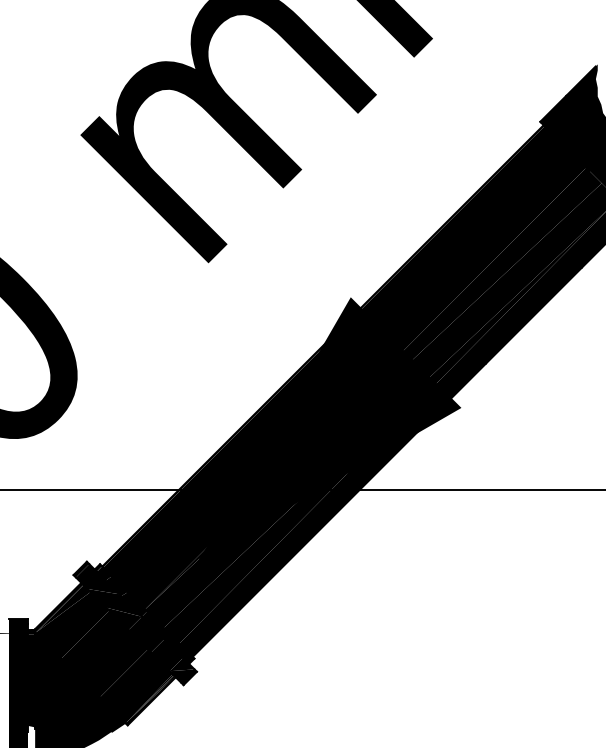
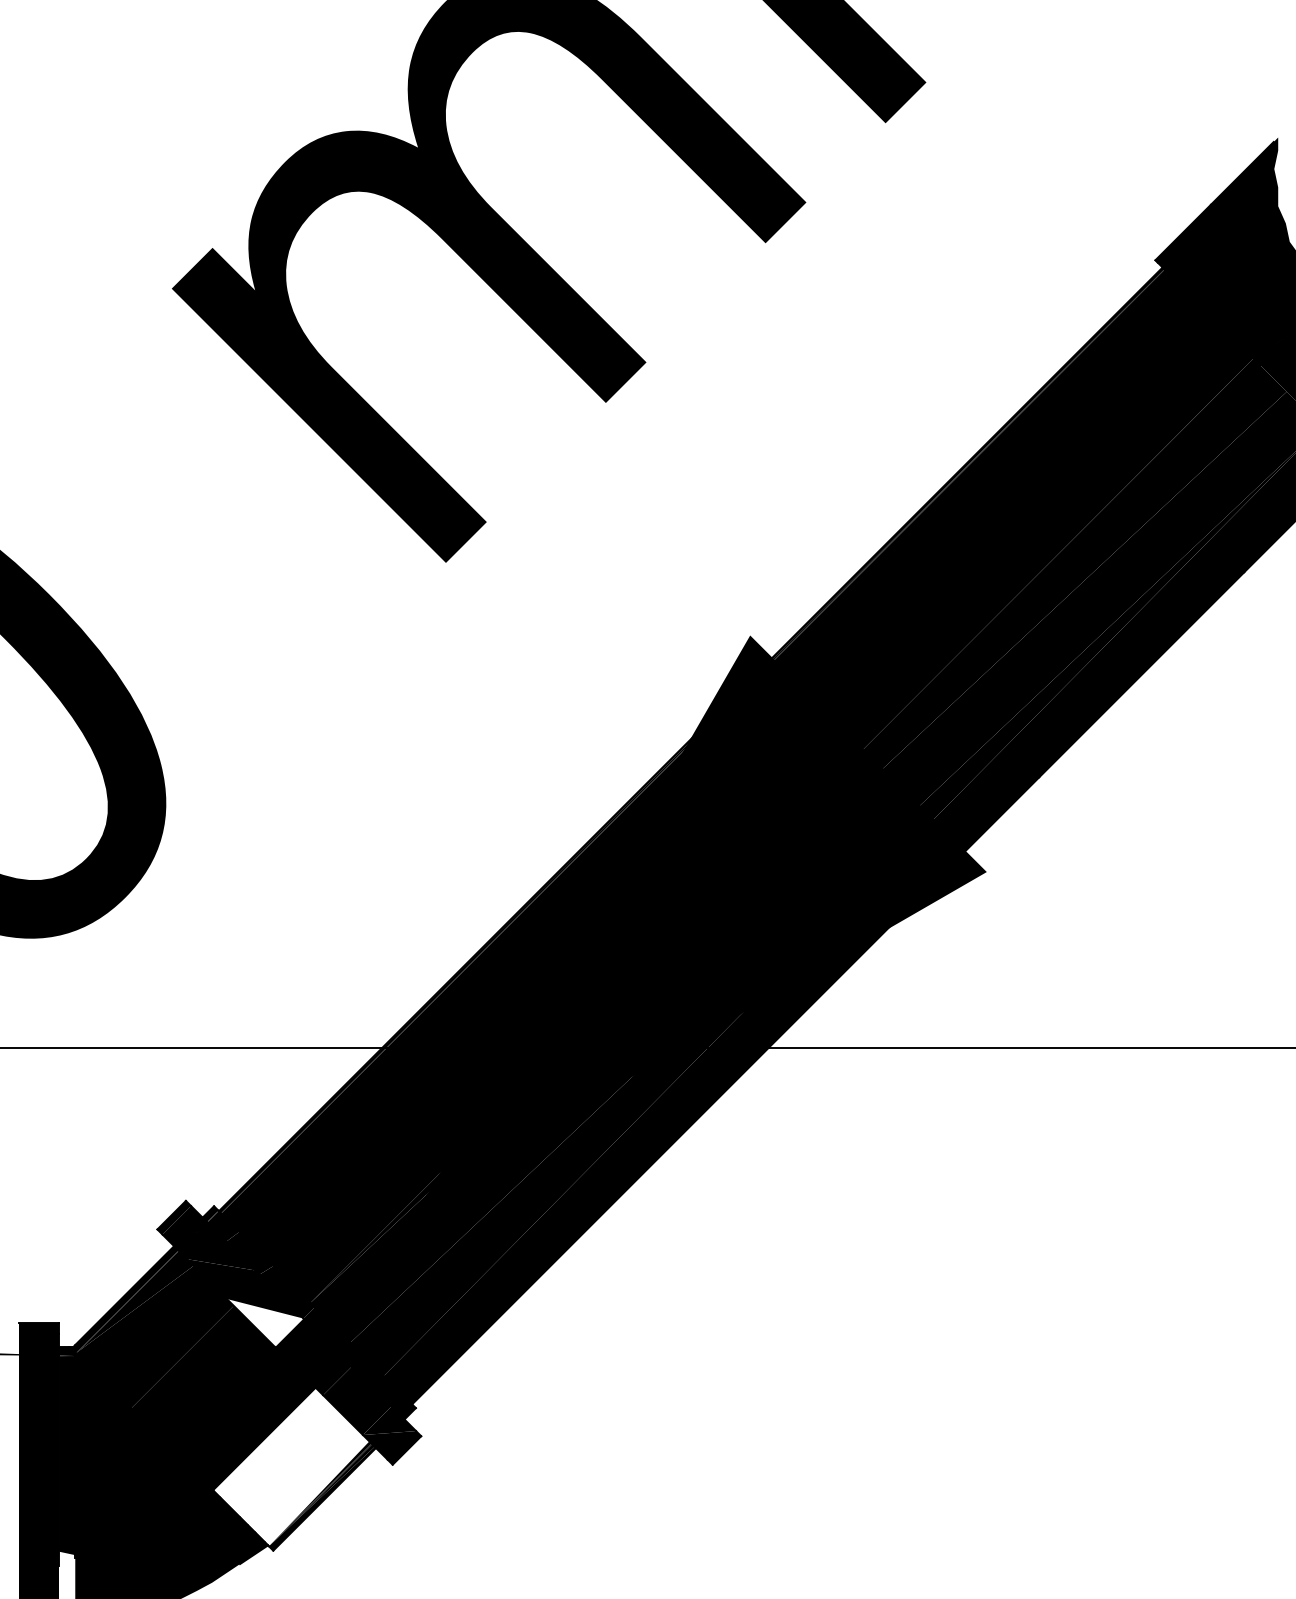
fill: (123, 618) -> (264, 1322), removed
fill: (135, 686) -> (289, 1467), removed

